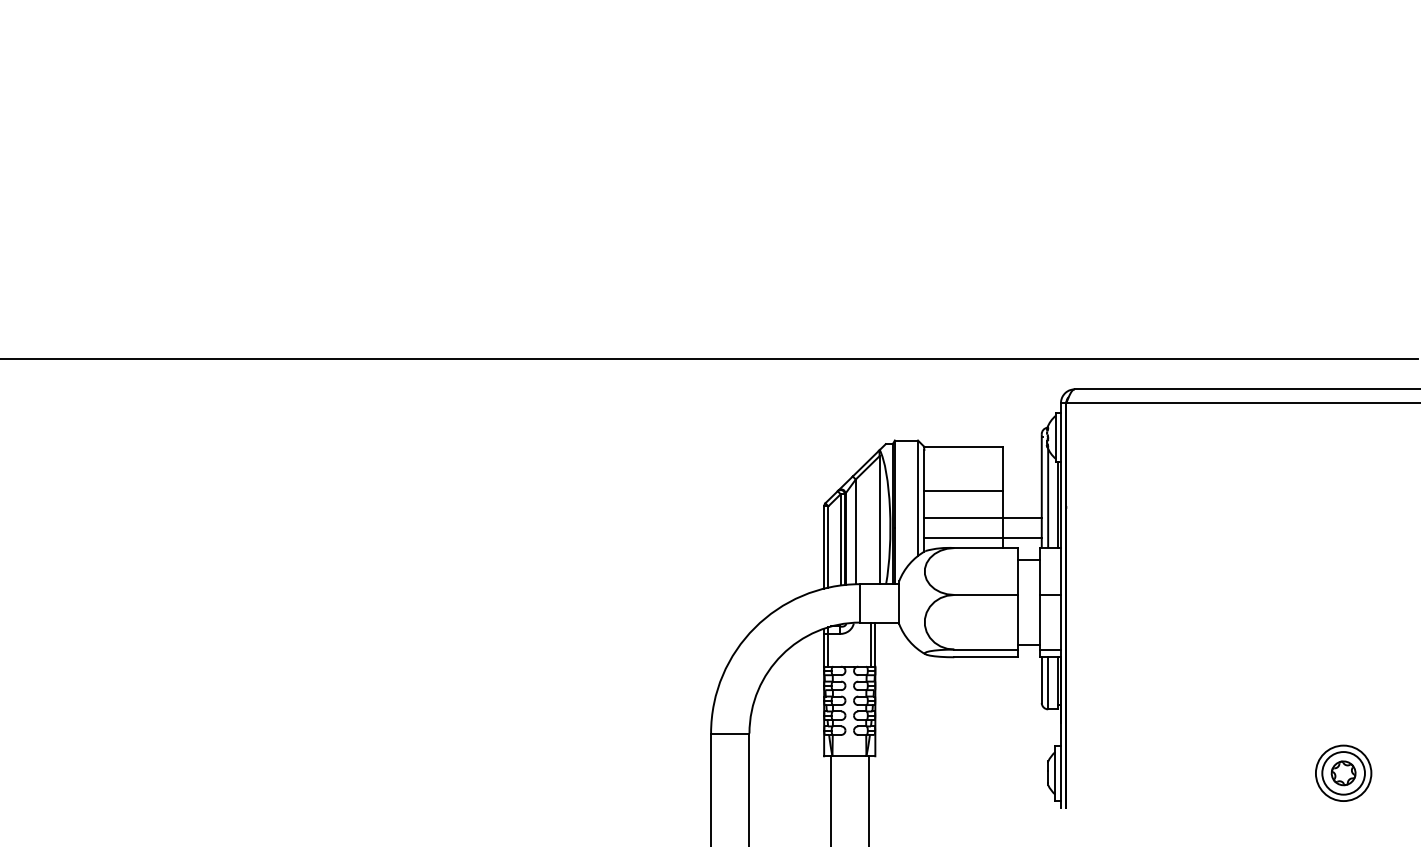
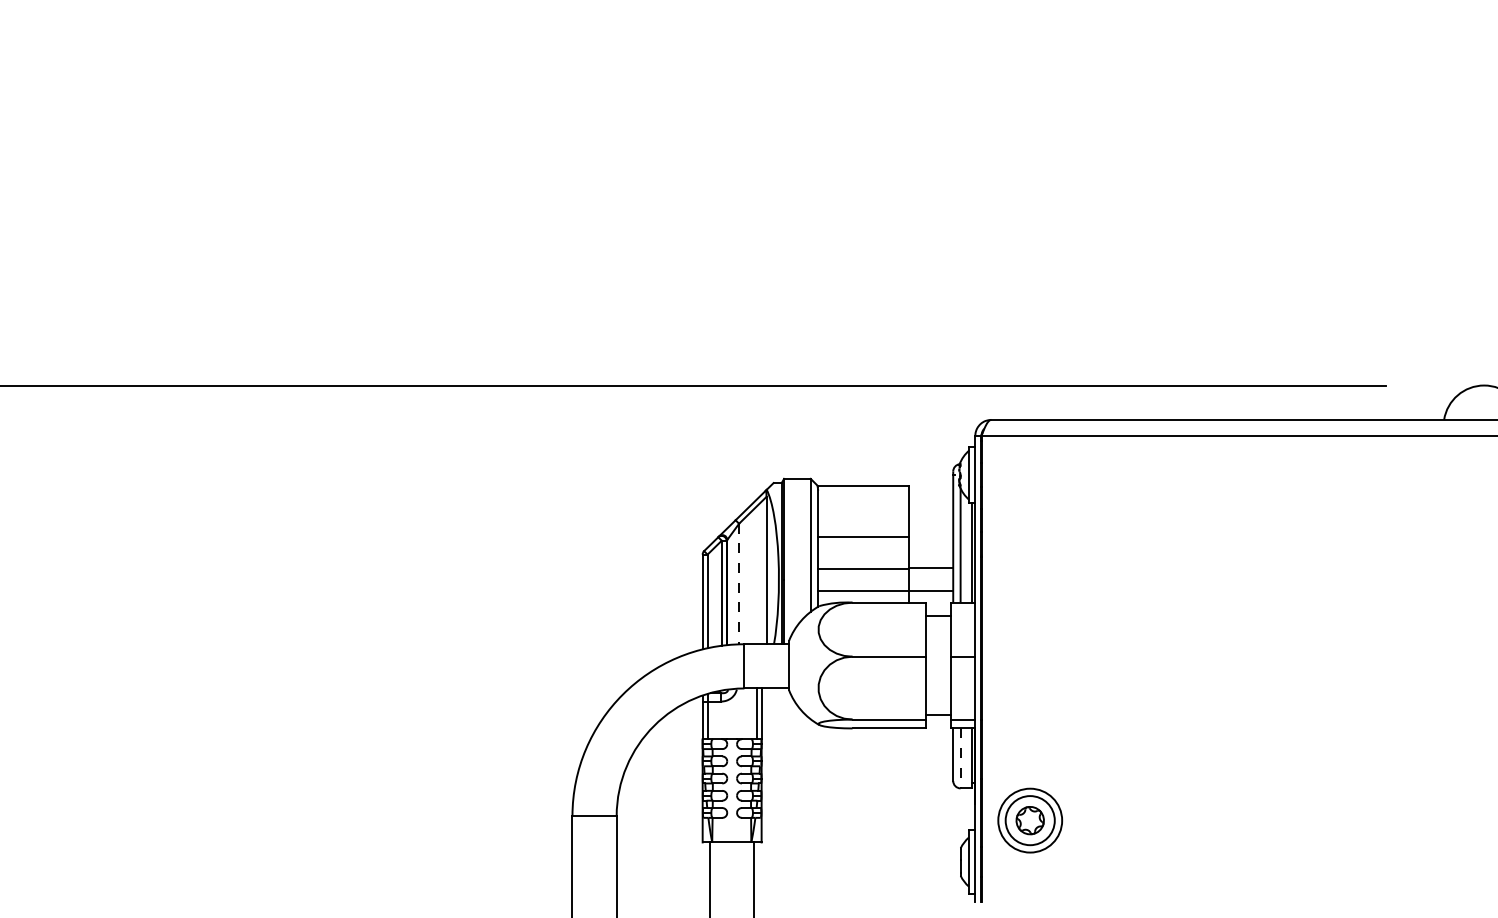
line: (855, 532) -> (738, 584), solid -> dashed
line: (1048, 683) -> (960, 758), solid -> dashed
part: (1343, 772) -> (1030, 819), moved

